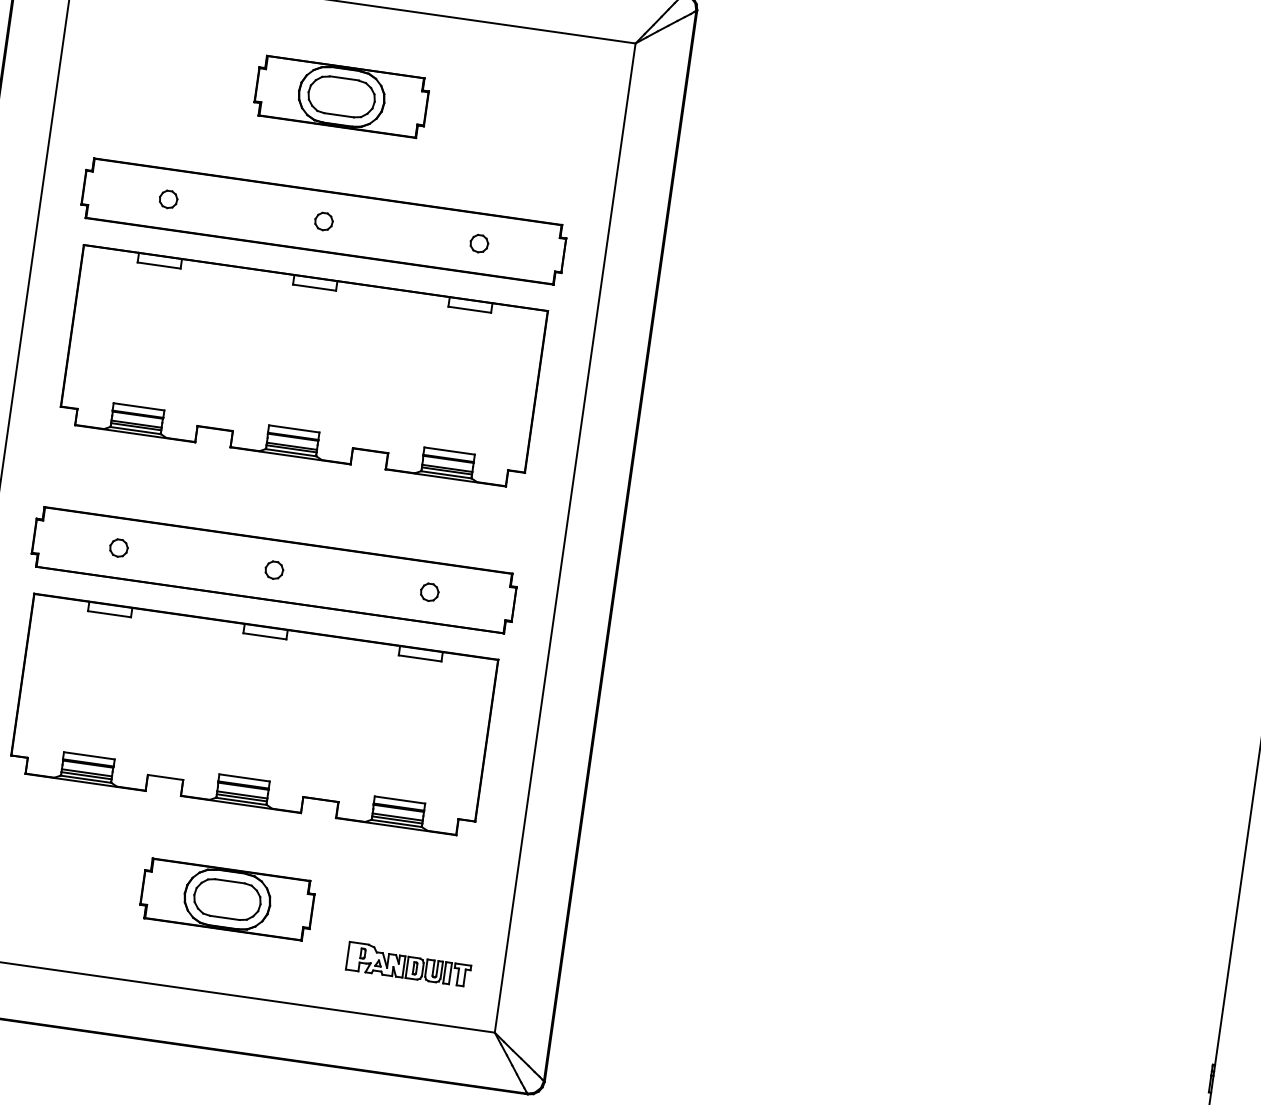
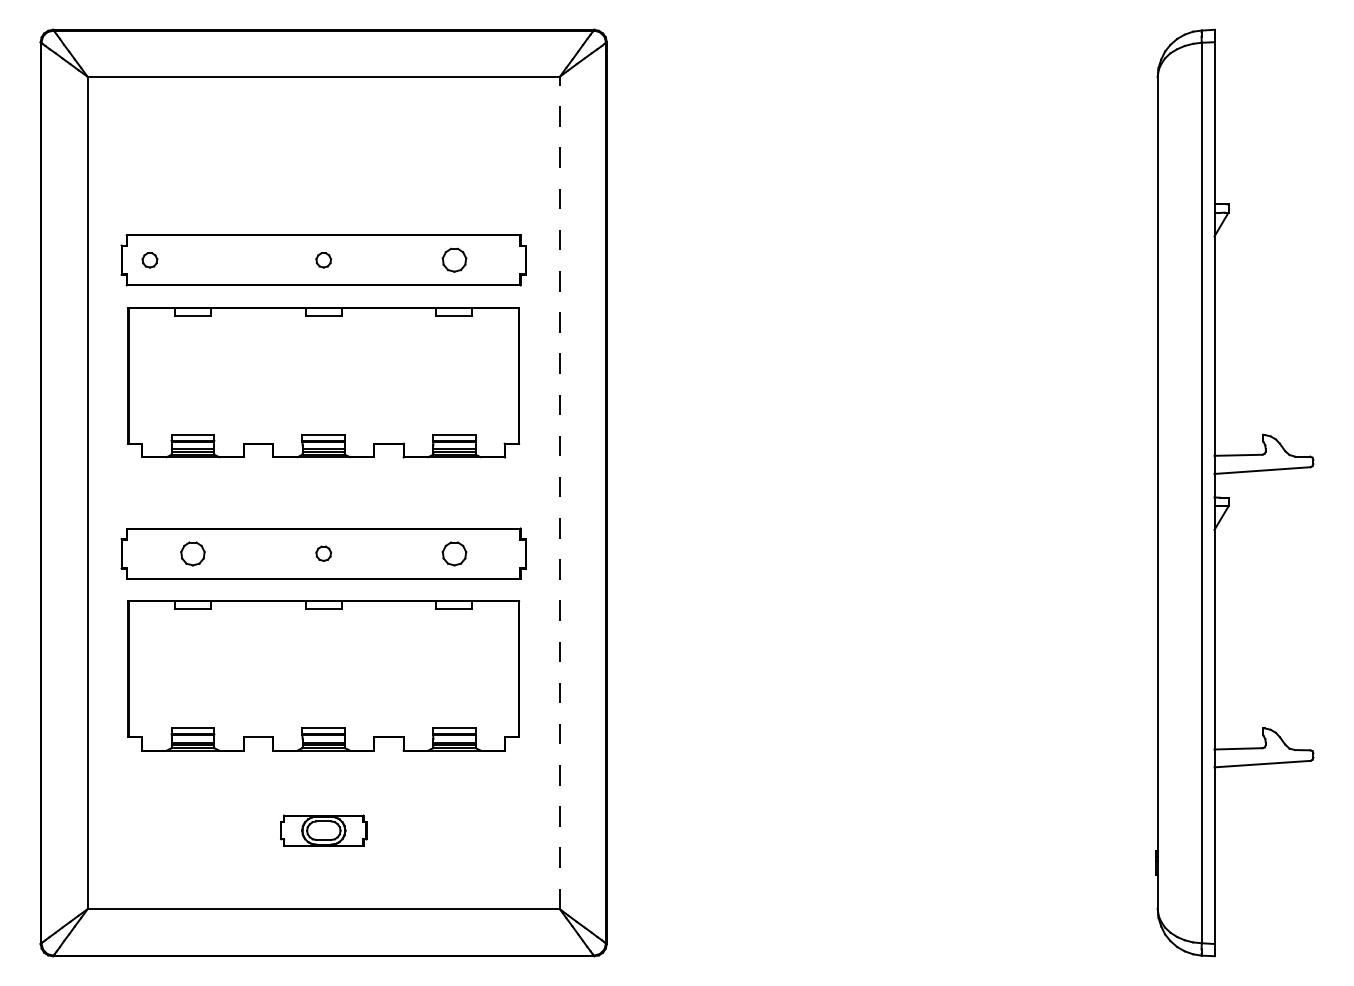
part: (341, 97) -> (323, 155), removed
part: (167, 199) -> (149, 260), moved
part: (479, 243) -> (454, 260), size x1.6
line: (564, 537) -> (559, 492), solid -> dashed
part: (118, 547) -> (192, 553), size x1.6
part: (429, 592) -> (454, 553), size x1.6
part: (227, 899) -> (323, 830), size x0.6
part: (409, 963) -> (481, 862), removed

